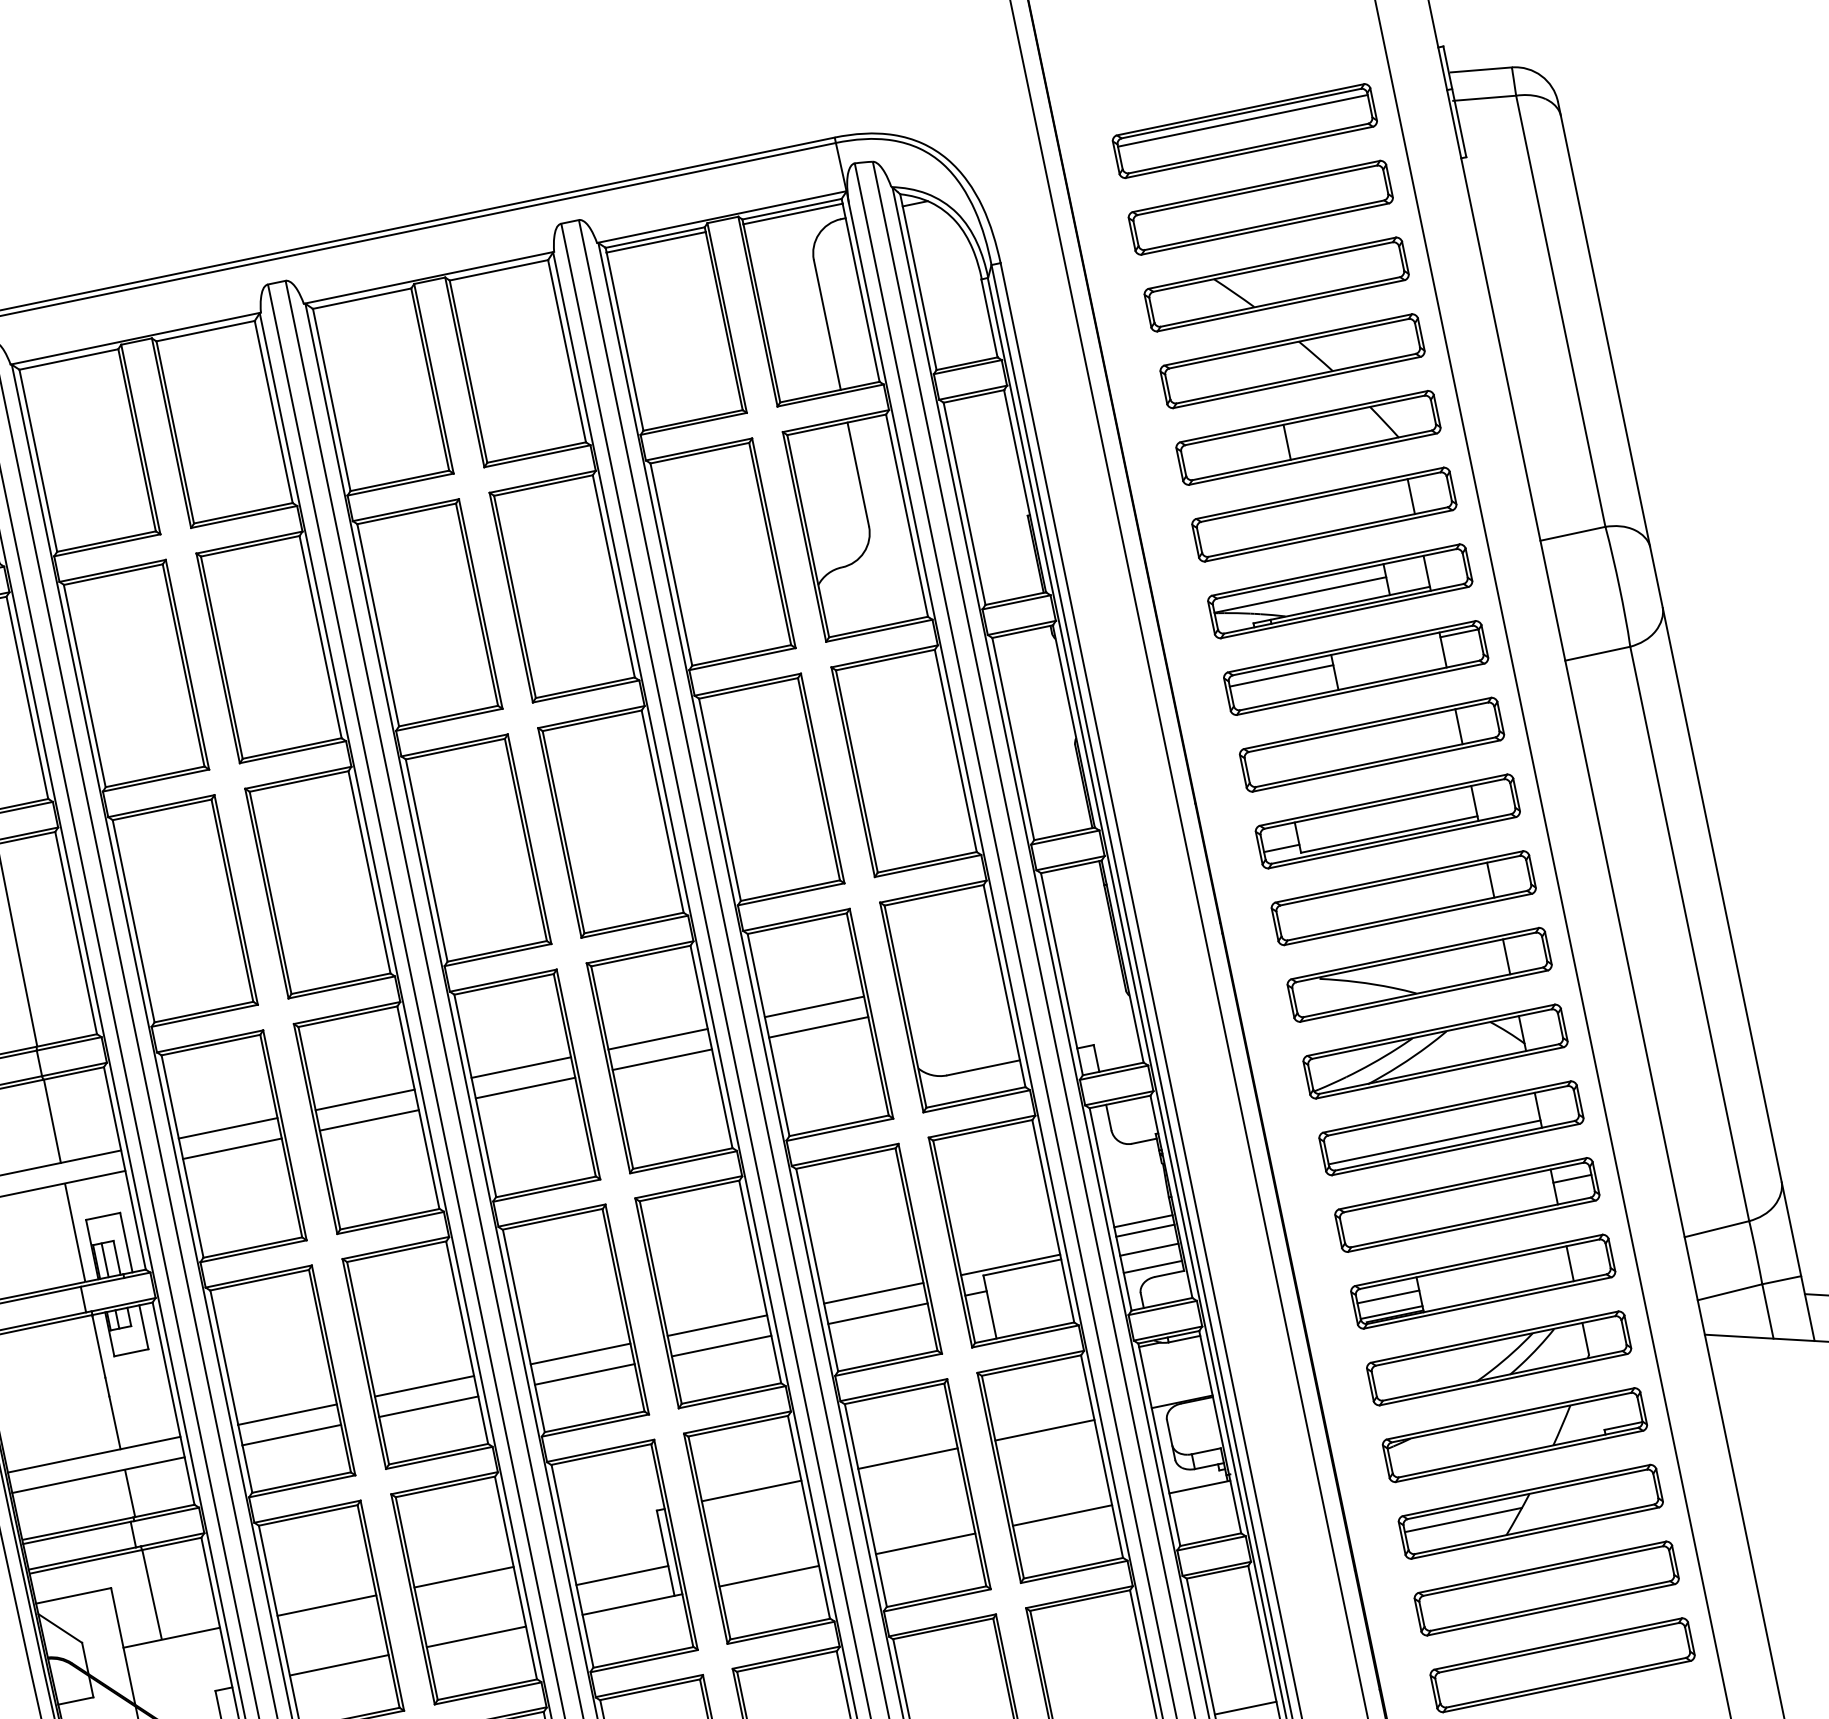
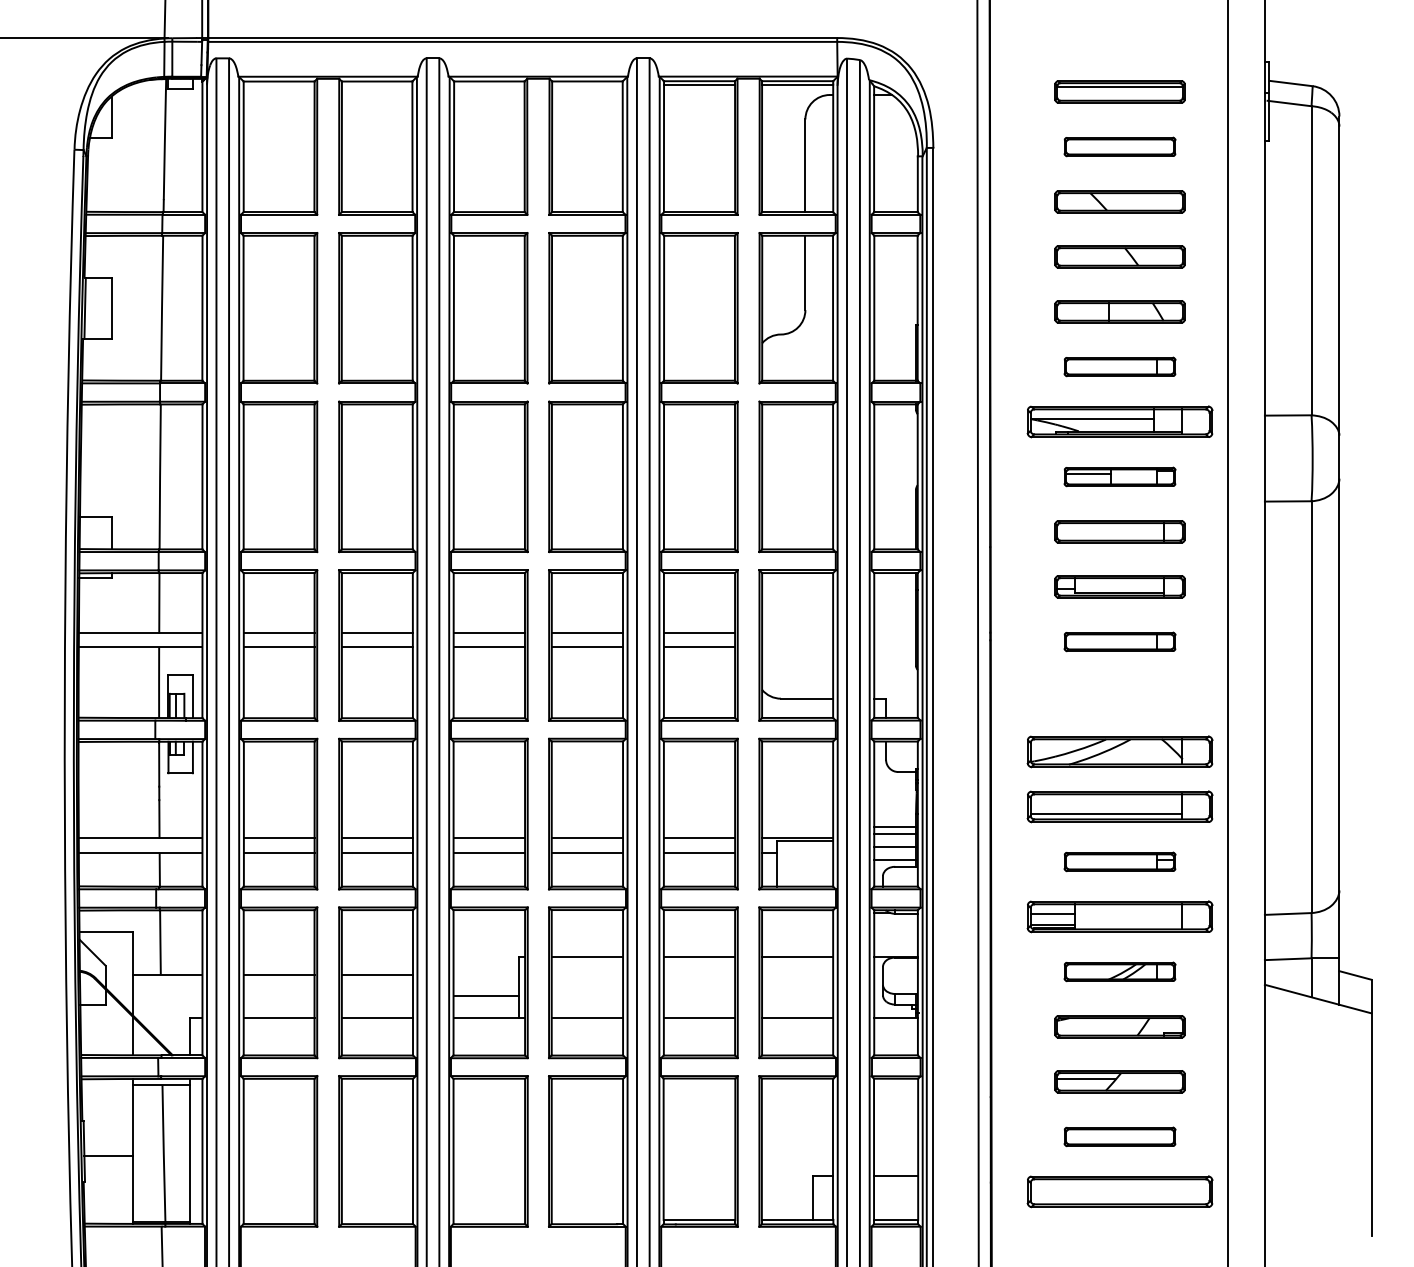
part: (1243, 130) -> (1119, 91), size x0.7
part: (1259, 207) -> (1119, 146), size x0.6
part: (1275, 284) -> (1119, 201), size x0.7
part: (1291, 360) -> (1119, 256), size x0.7
part: (1307, 437) -> (1119, 311), size x0.7
part: (1323, 514) -> (1119, 366), size x0.6
part: (1355, 667) -> (1119, 476), size x0.6
part: (1371, 744) -> (1119, 531), size x0.7
part: (1386, 821) -> (1119, 586), size x0.7
part: (1402, 897) -> (1119, 641), size x0.6
part: (1418, 974) -> (1119, 696), removed
part: (1466, 1204) -> (1119, 861), size x0.6
part: (1498, 1358) -> (1119, 971), size x0.6
part: (1514, 1434) -> (1119, 1026), size x0.7
part: (1529, 1511) -> (1119, 1081), size x0.7
part: (1545, 1588) -> (1119, 1136), size x0.6

